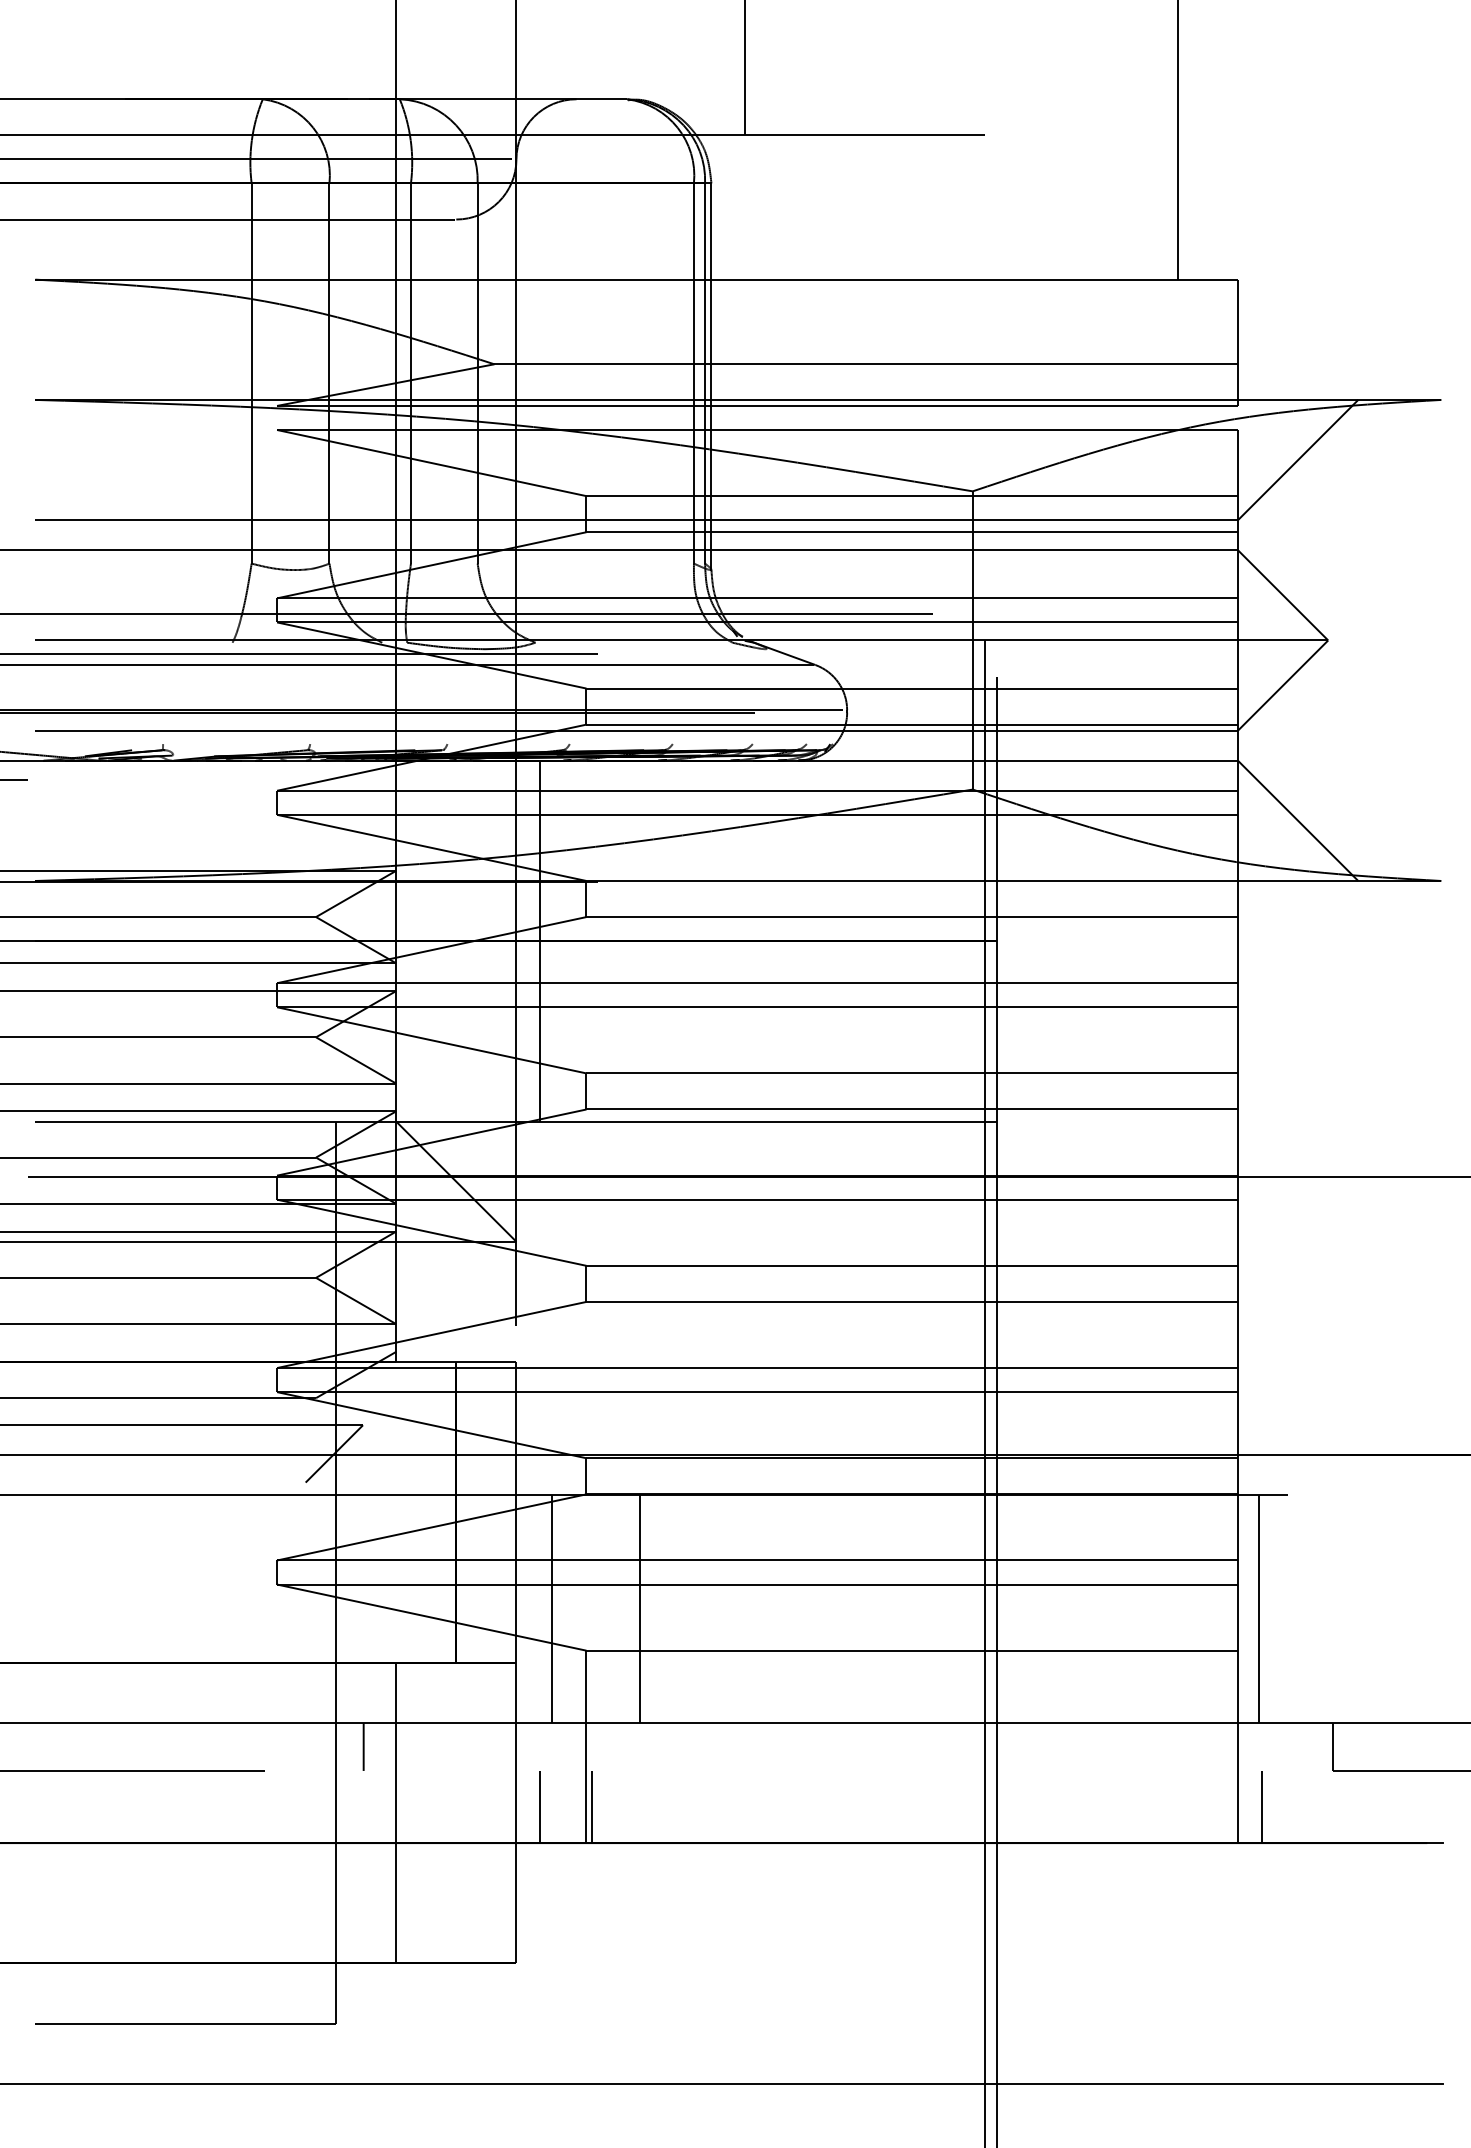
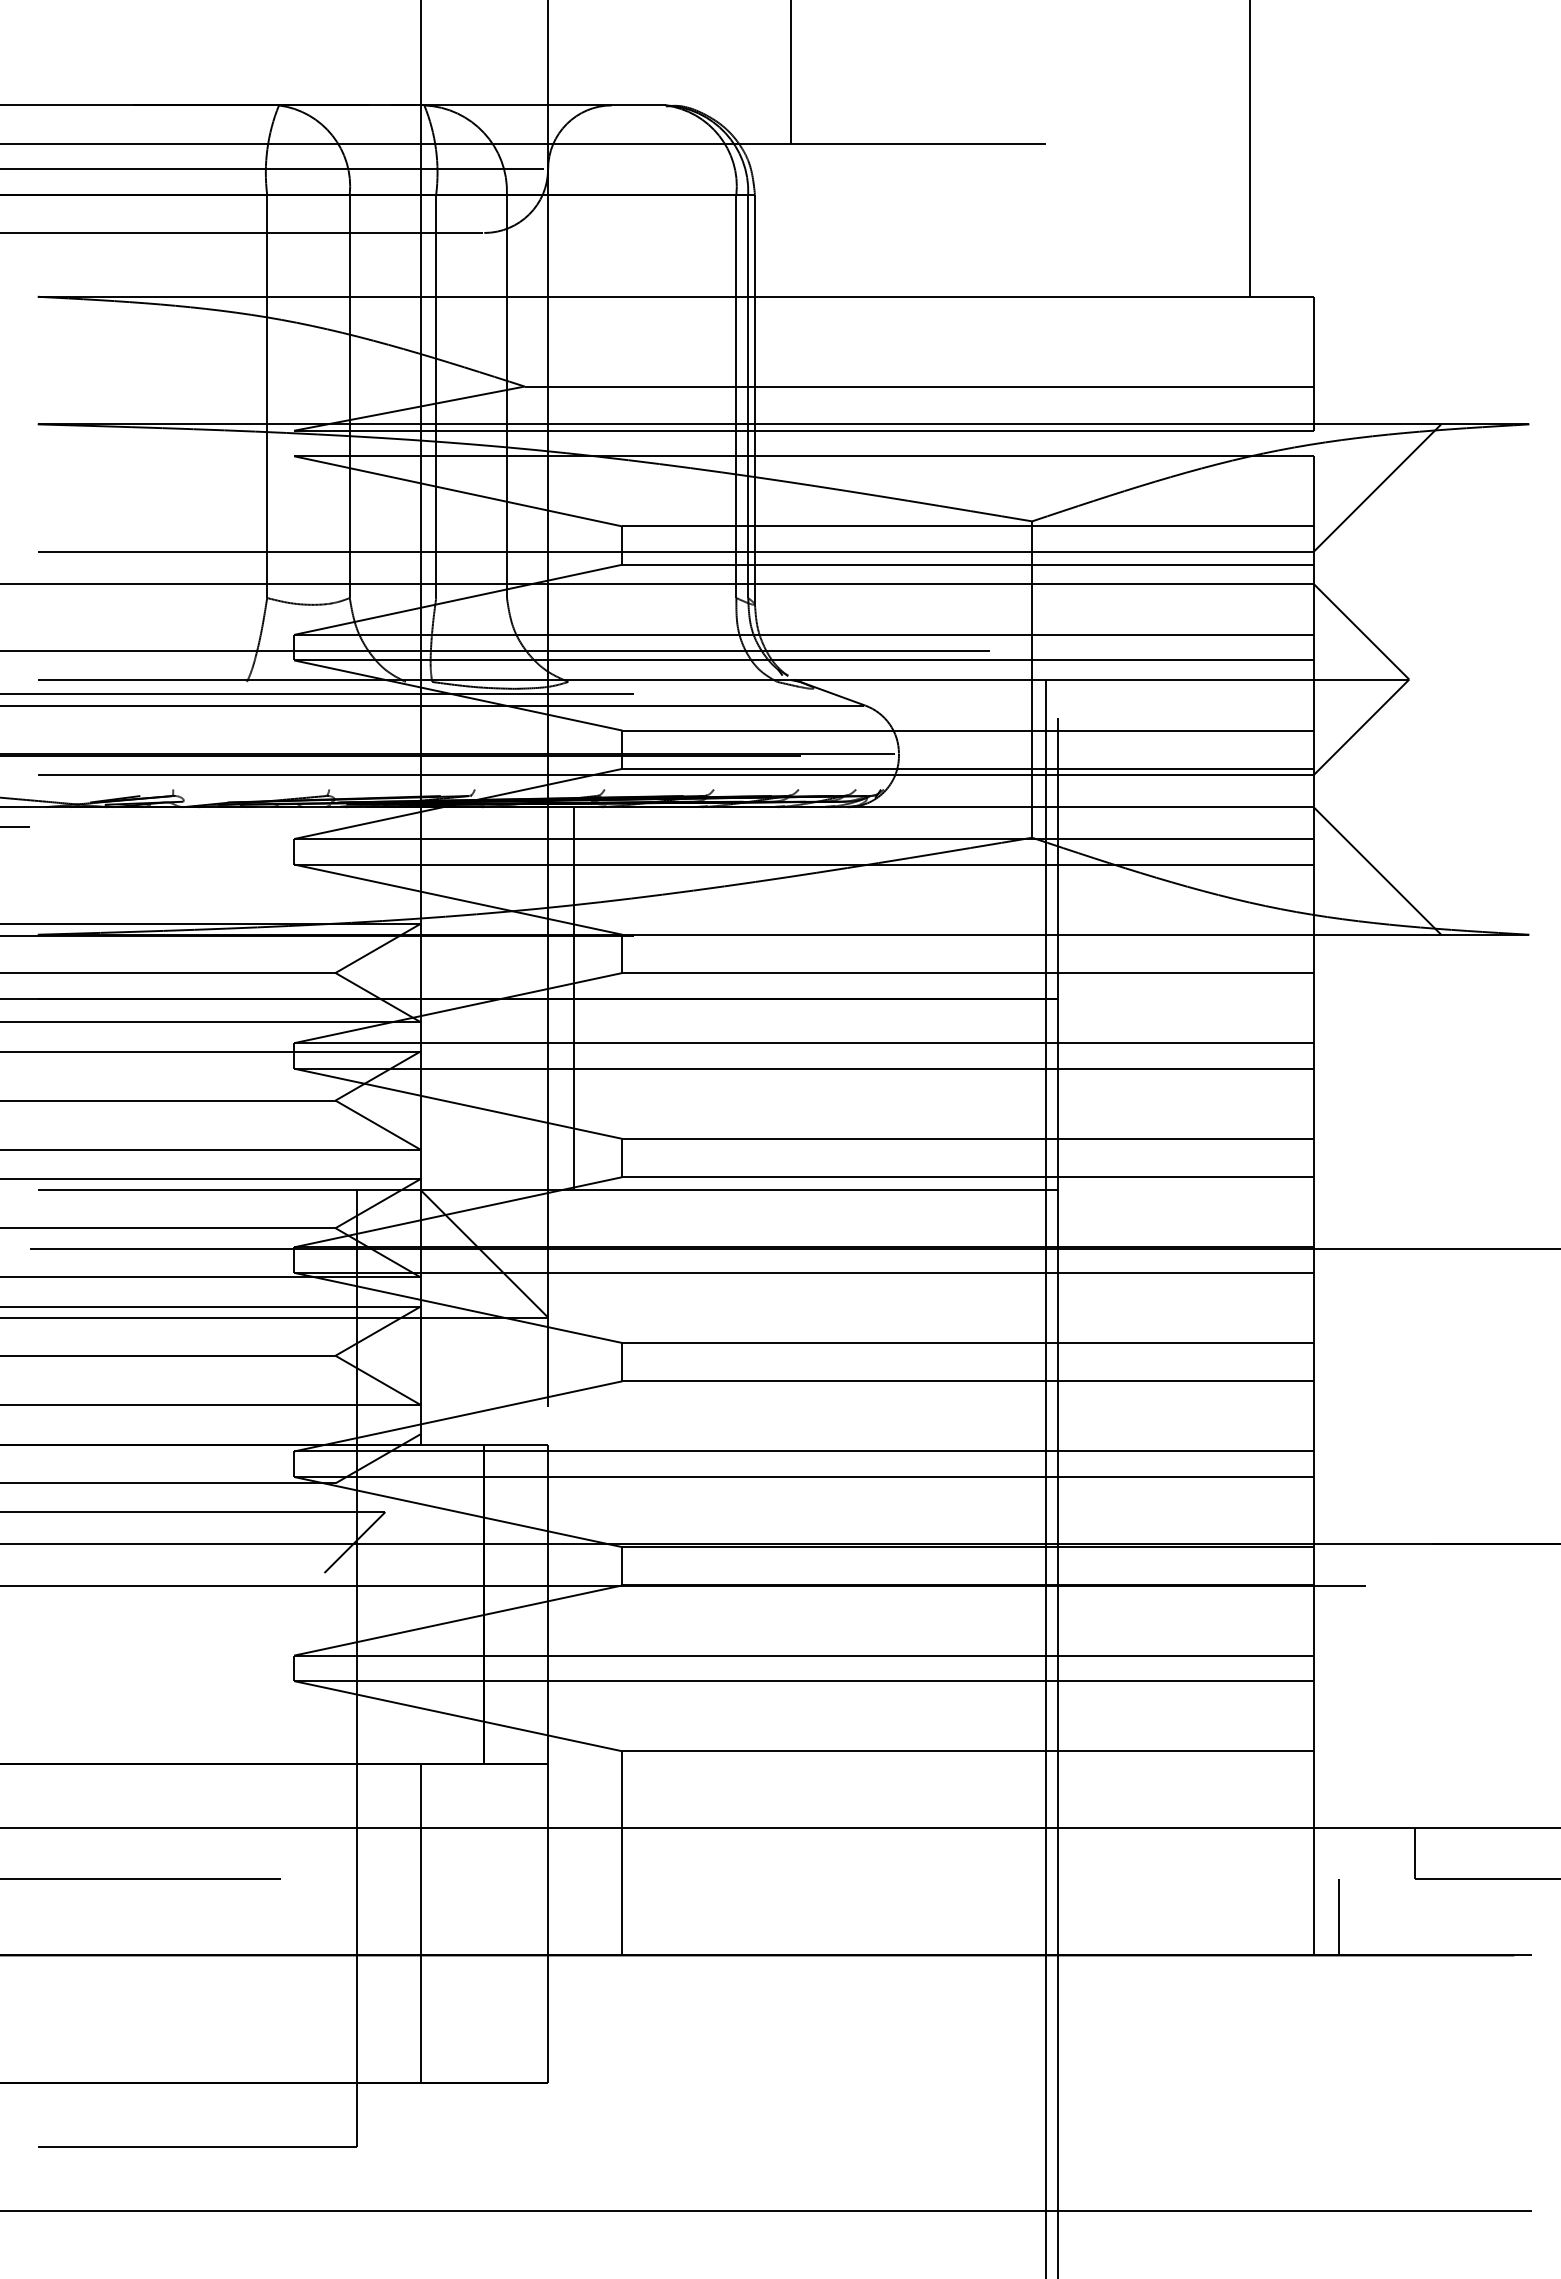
line: (551, 1608) -> (585, 1706), removed
line: (639, 1608) -> (678, 1706), removed
line: (1259, 1608) -> (1336, 1706), removed
line: (364, 1746) -> (386, 1852), removed
line: (540, 1806) -> (573, 1916), removed
line: (591, 1806) -> (627, 1916), removed

